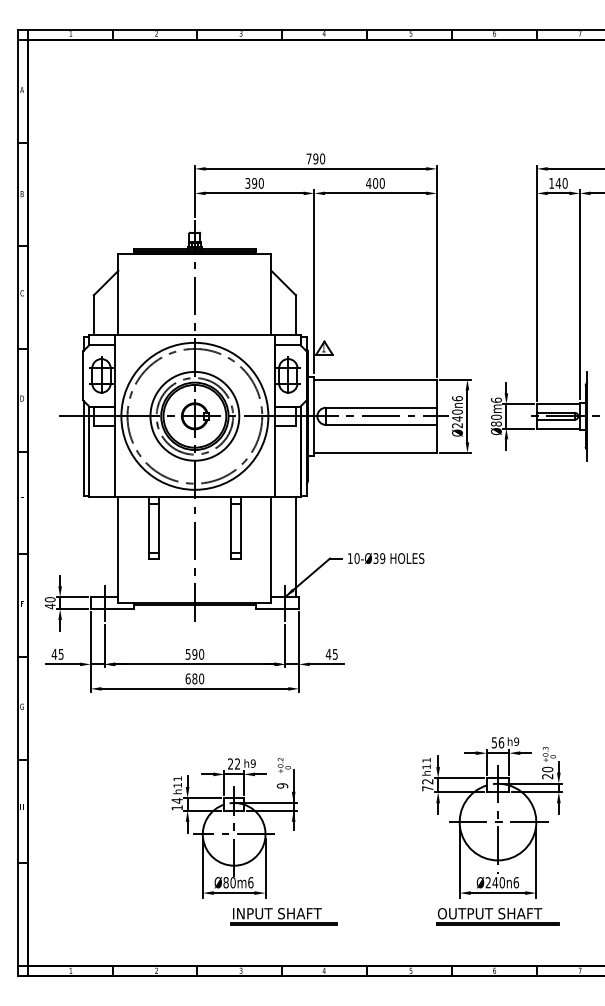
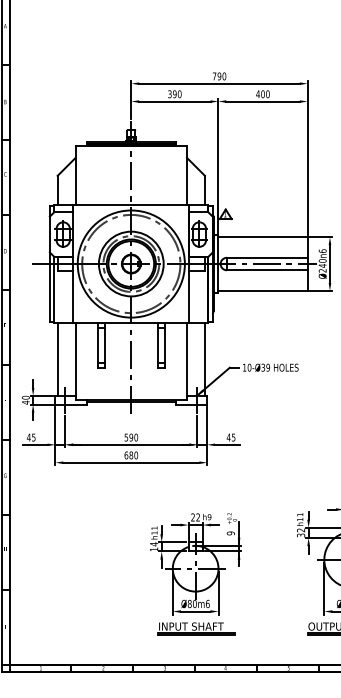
line: (93, 547) -> (57, 359), added
text: (427, 788) -> (300, 535), 72 -> 32
part: (234, 828) -> (195, 564), moved

